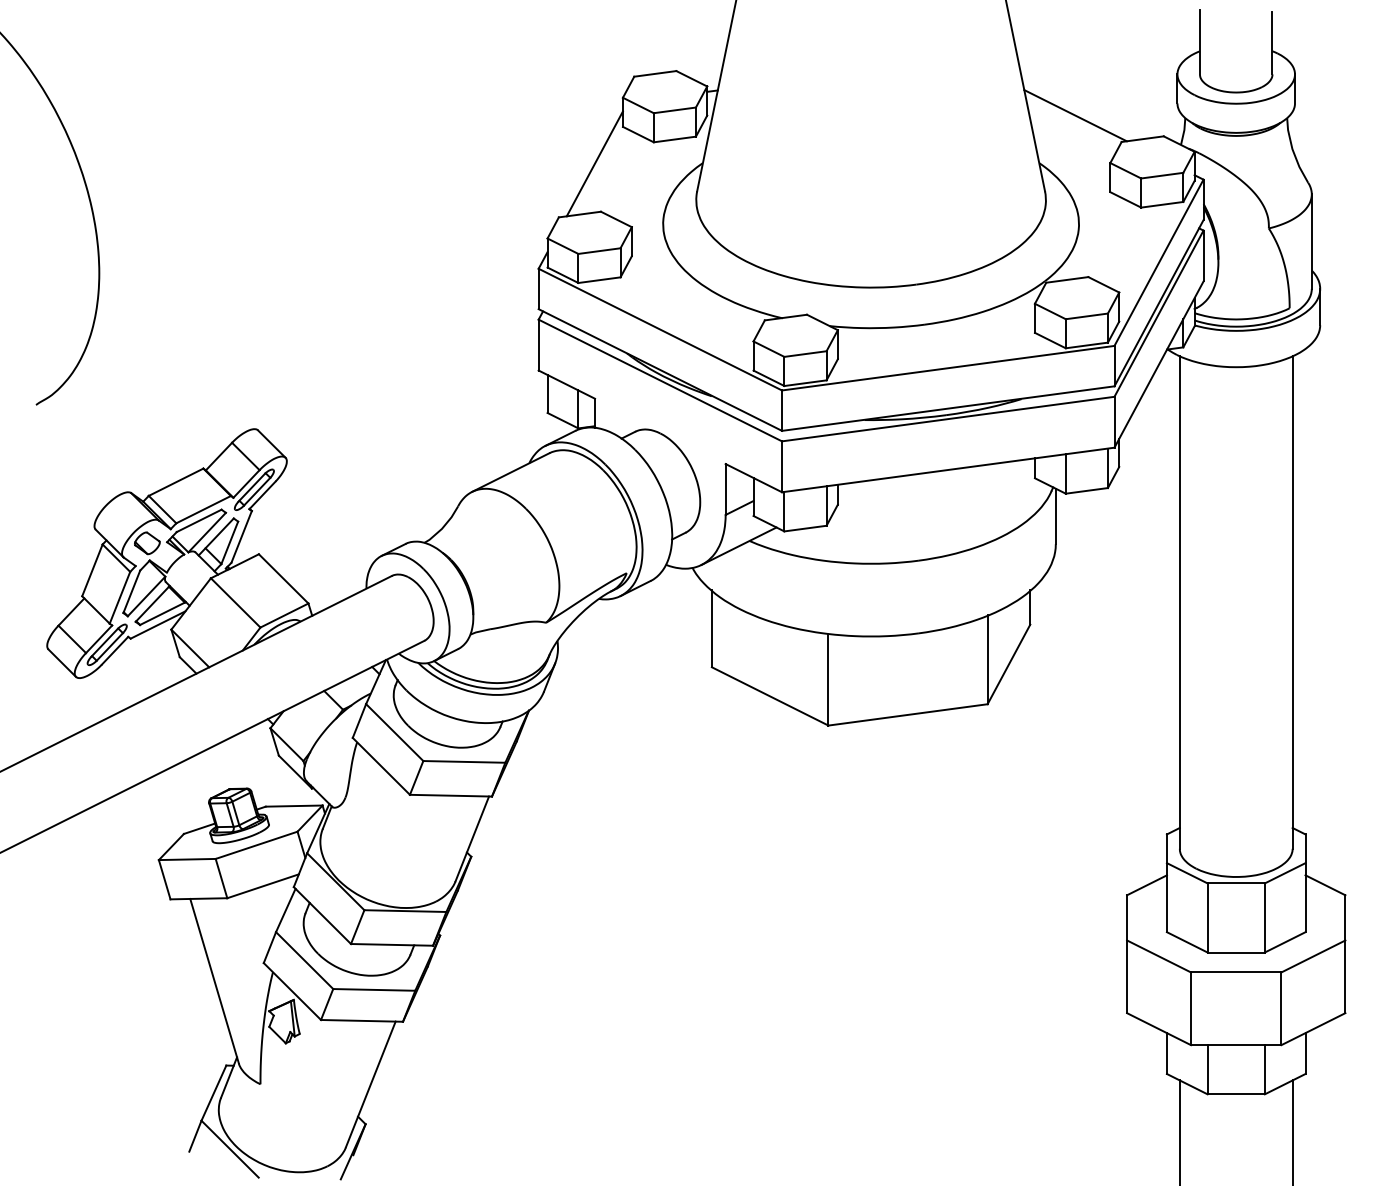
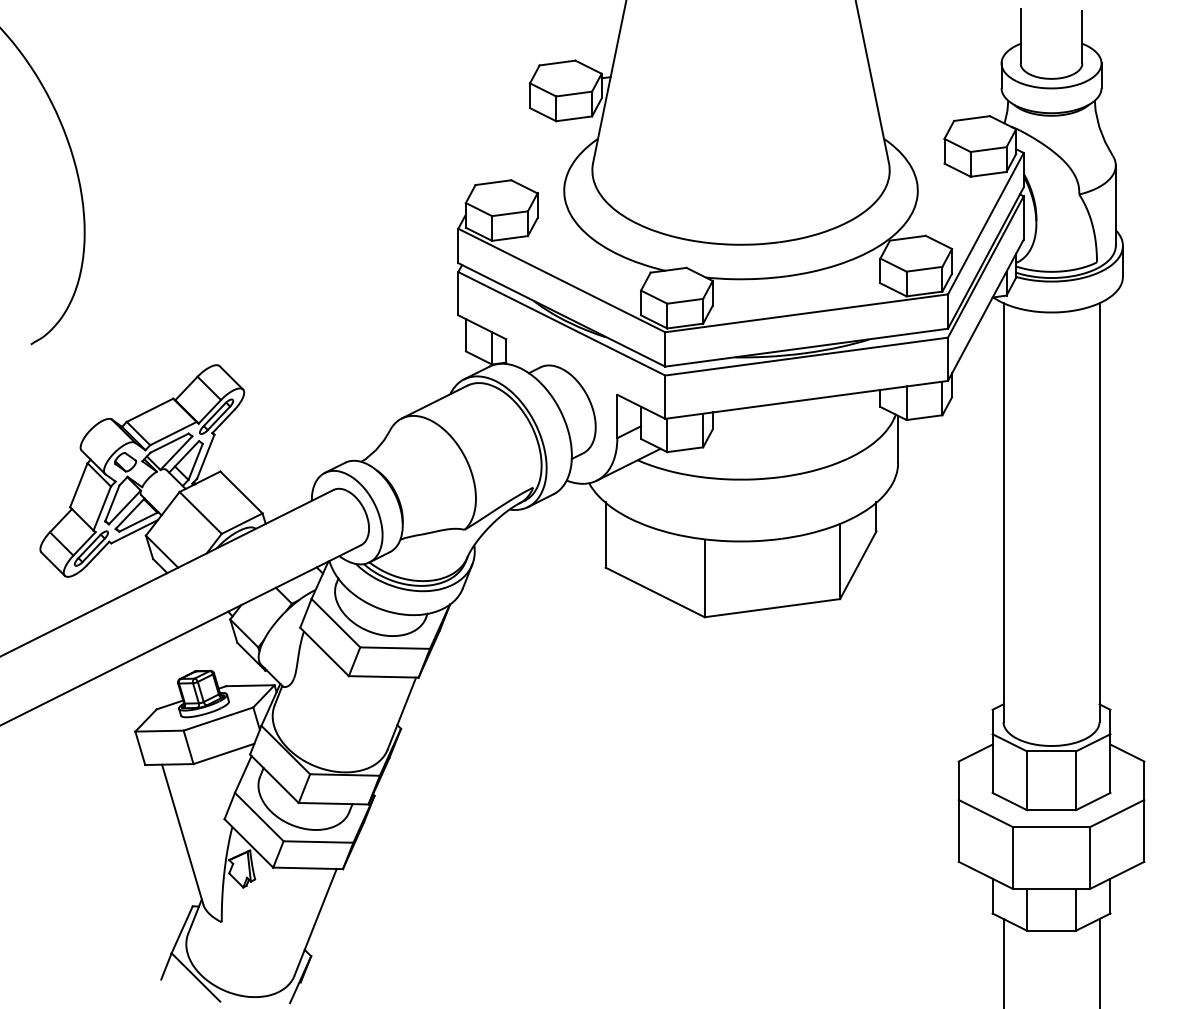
line: (1075, 115) -> (914, 98), removed
line: (594, 163) -> (505, 139), removed

